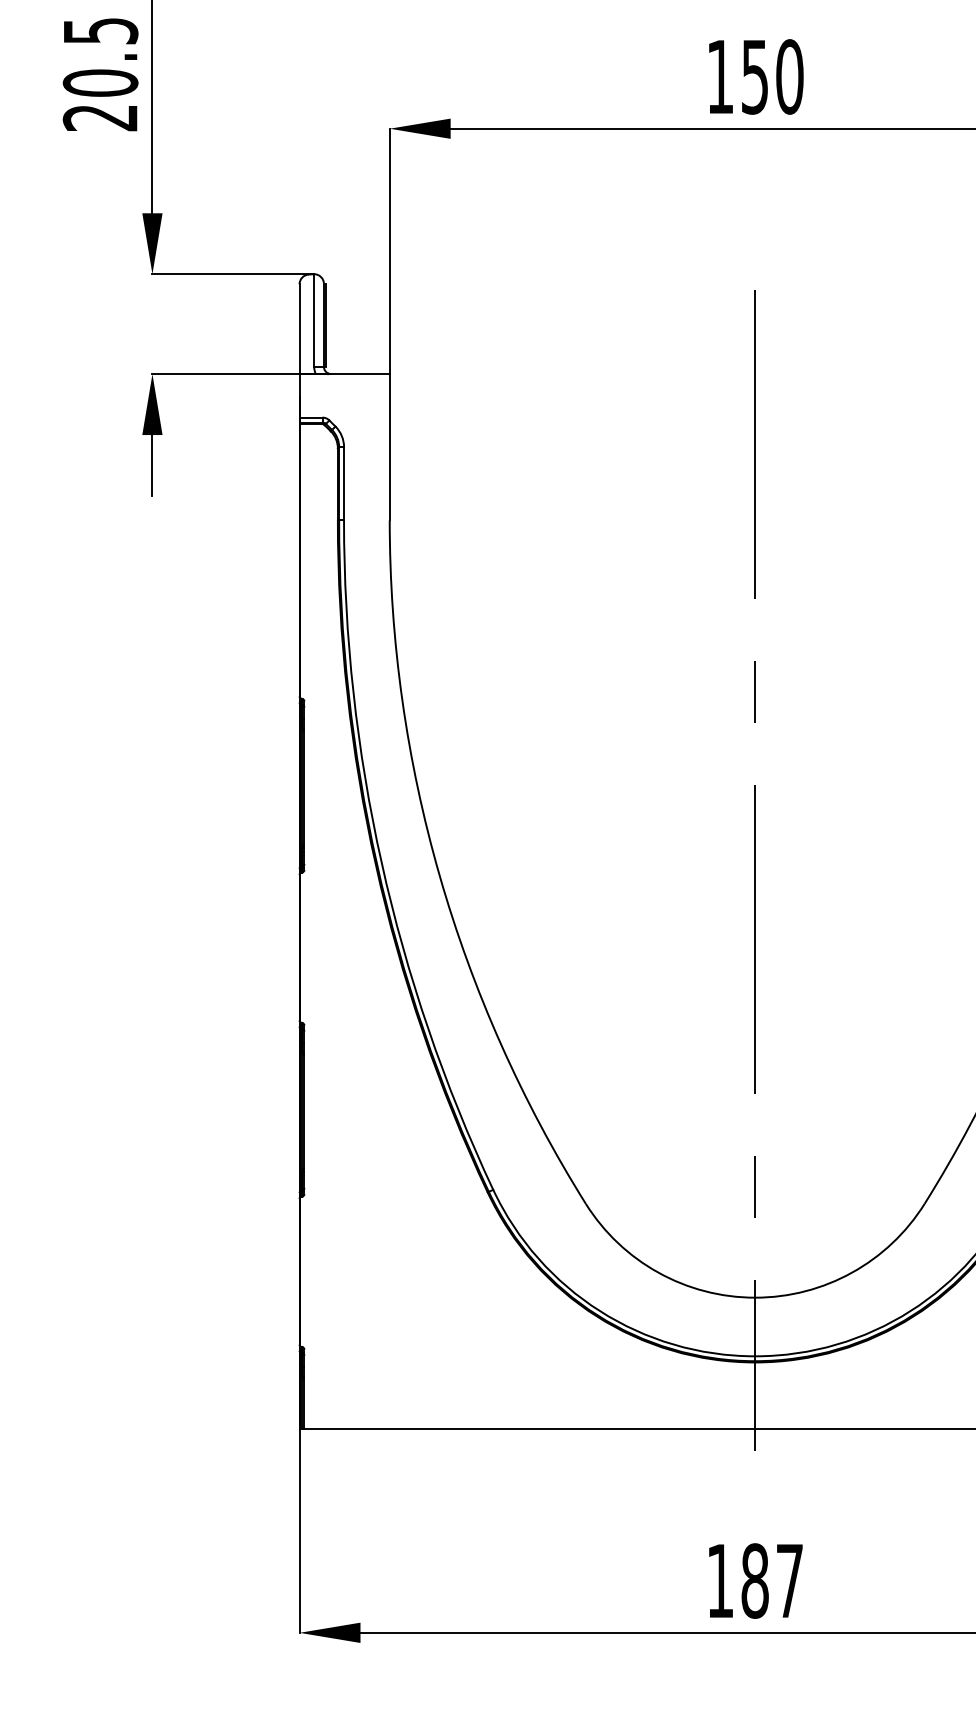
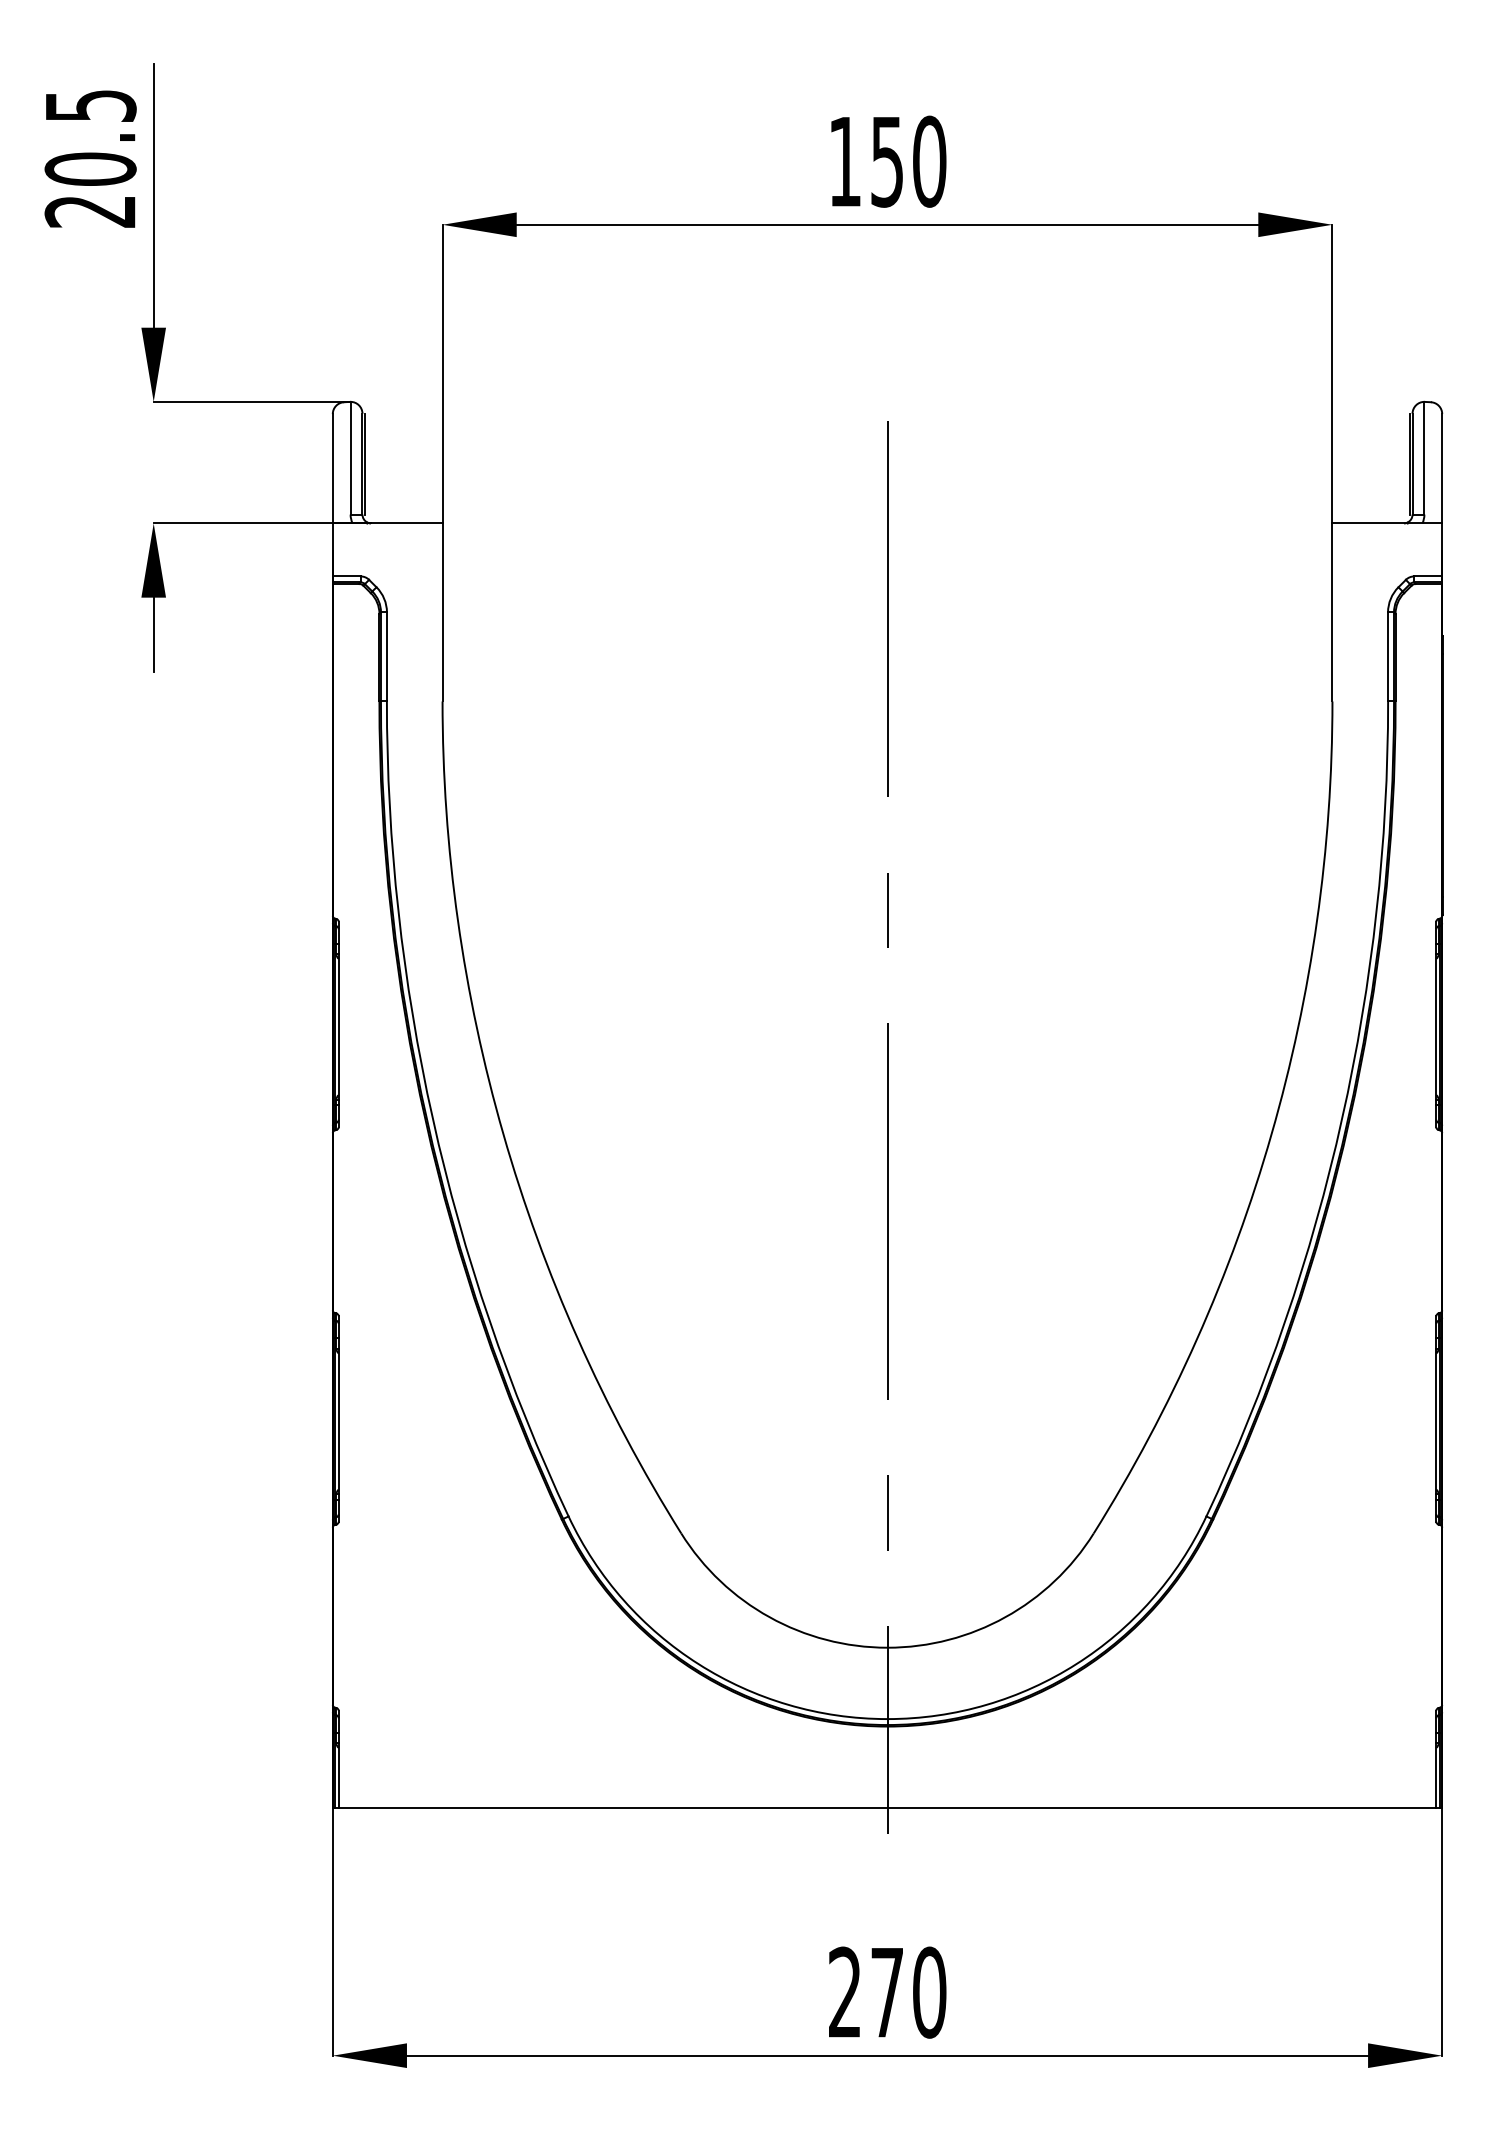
text: (755, 1580) -> (887, 1992), 187 -> 270

